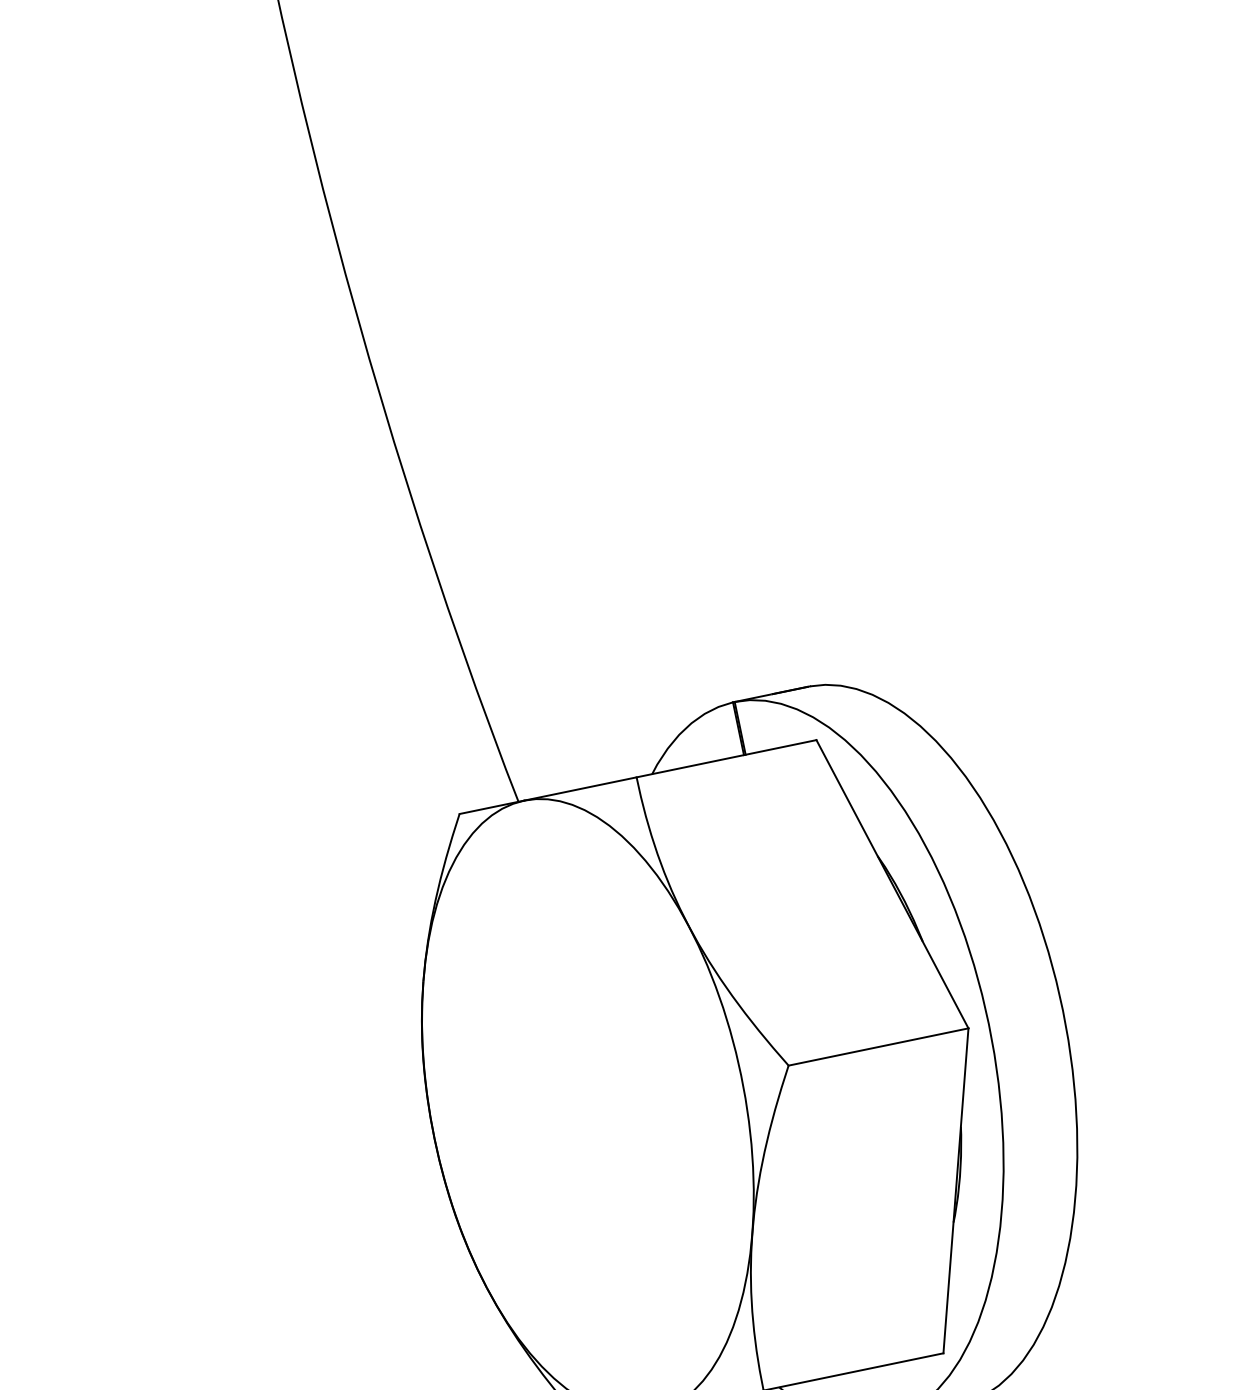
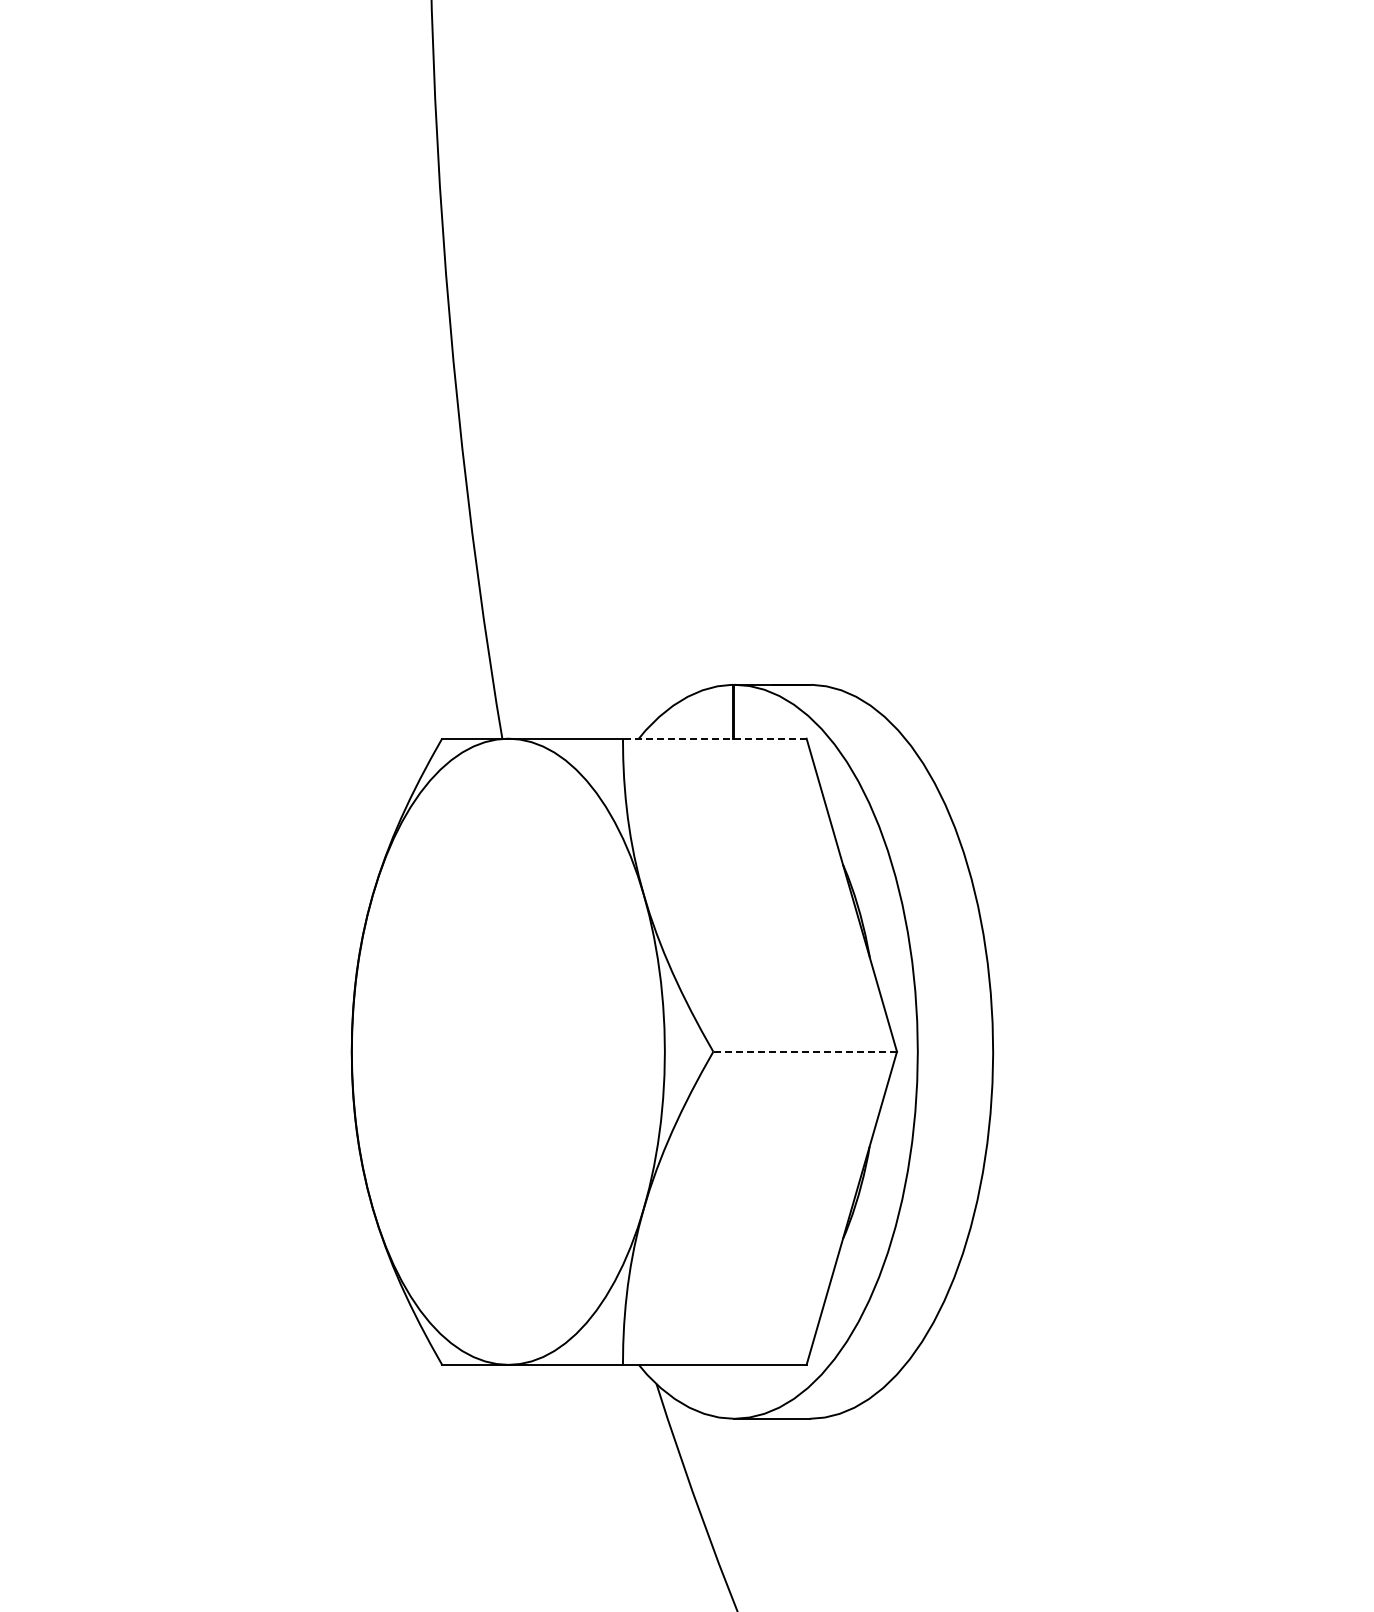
line: (726, 758) -> (714, 738), solid -> dashed
line: (878, 1046) -> (805, 1051), solid -> dashed

